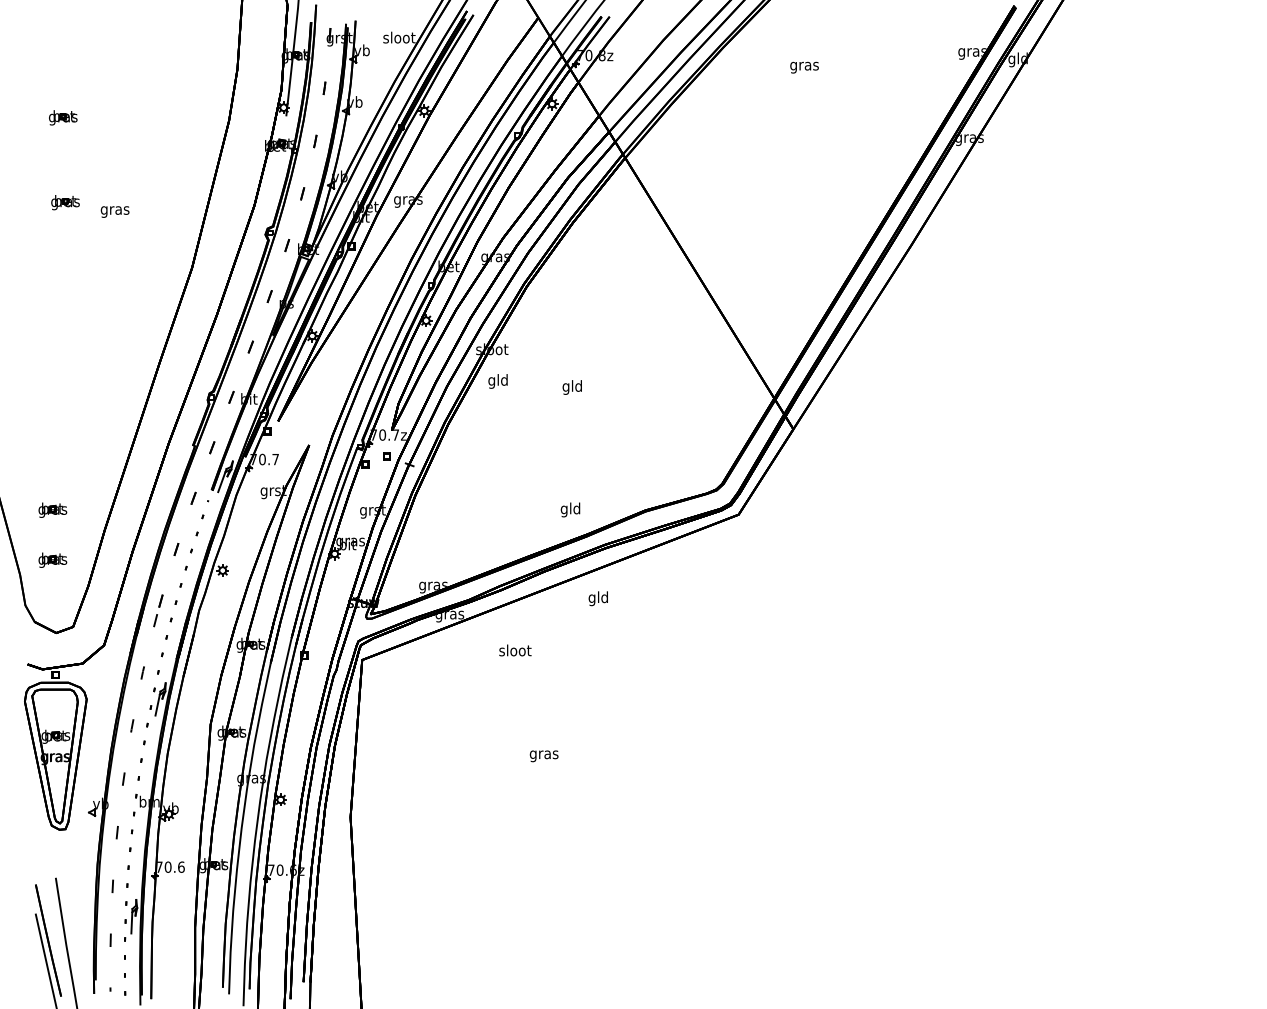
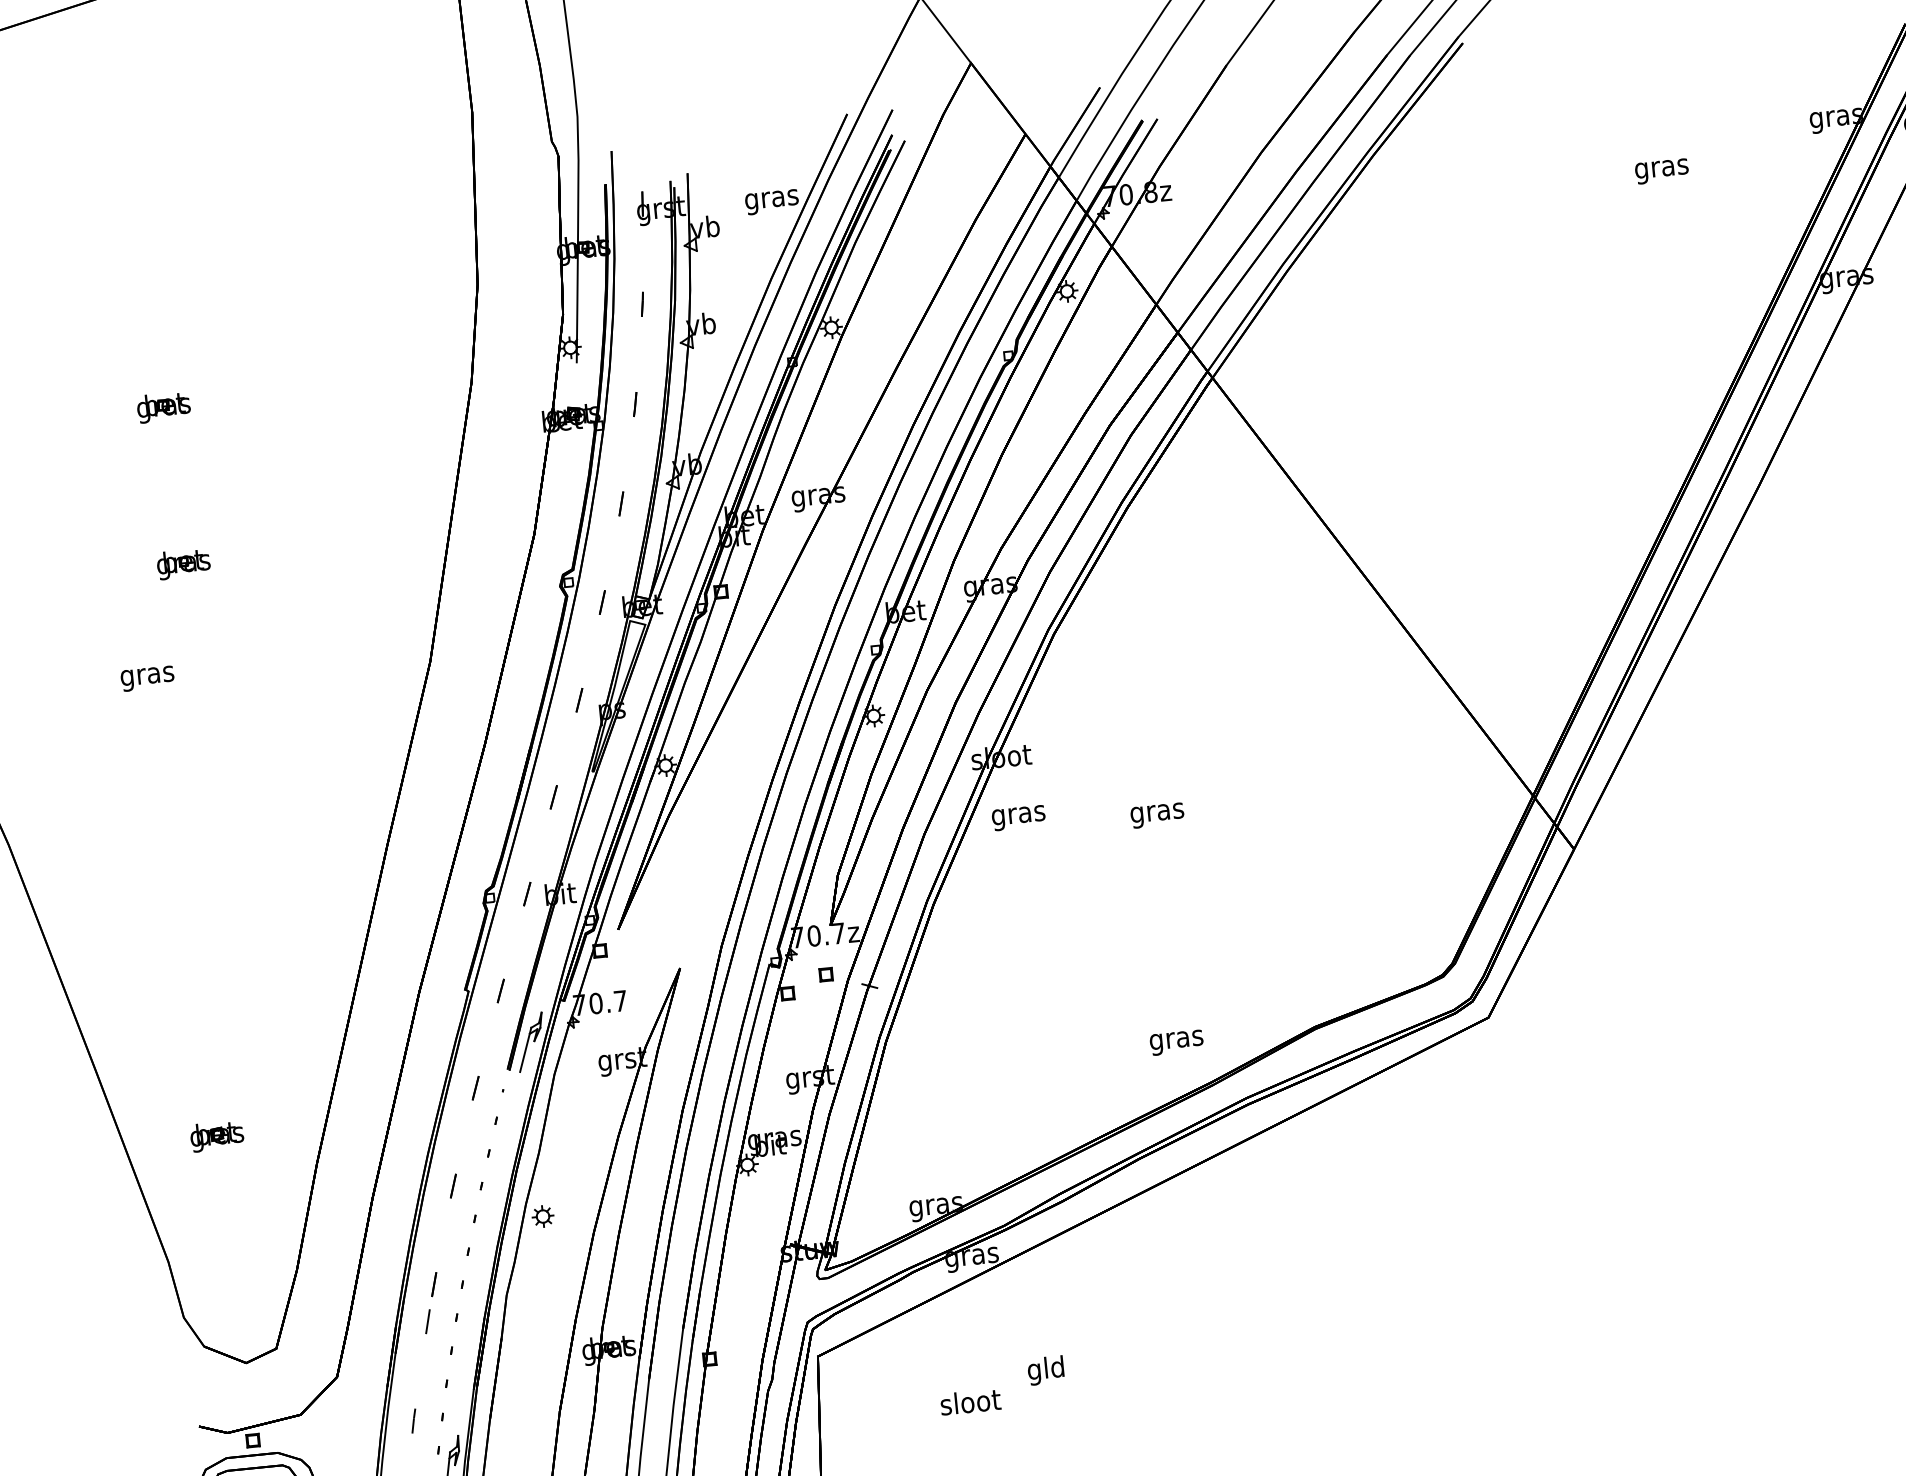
text: (399, 38) -> (772, 198), sloot -> gras
text: (804, 67) -> (1661, 171), moved
text: (114, 211) -> (146, 677), moved
text: (498, 381) -> (1018, 815), gld -> gras
text: (572, 387) -> (1157, 812), gld -> gras
text: (570, 509) -> (1175, 1039), gld -> gras
part: (52, 559) -> (225, 1227), removed
text: (597, 598) -> (1044, 1370), moved
text: (515, 650) -> (970, 1401), moved

